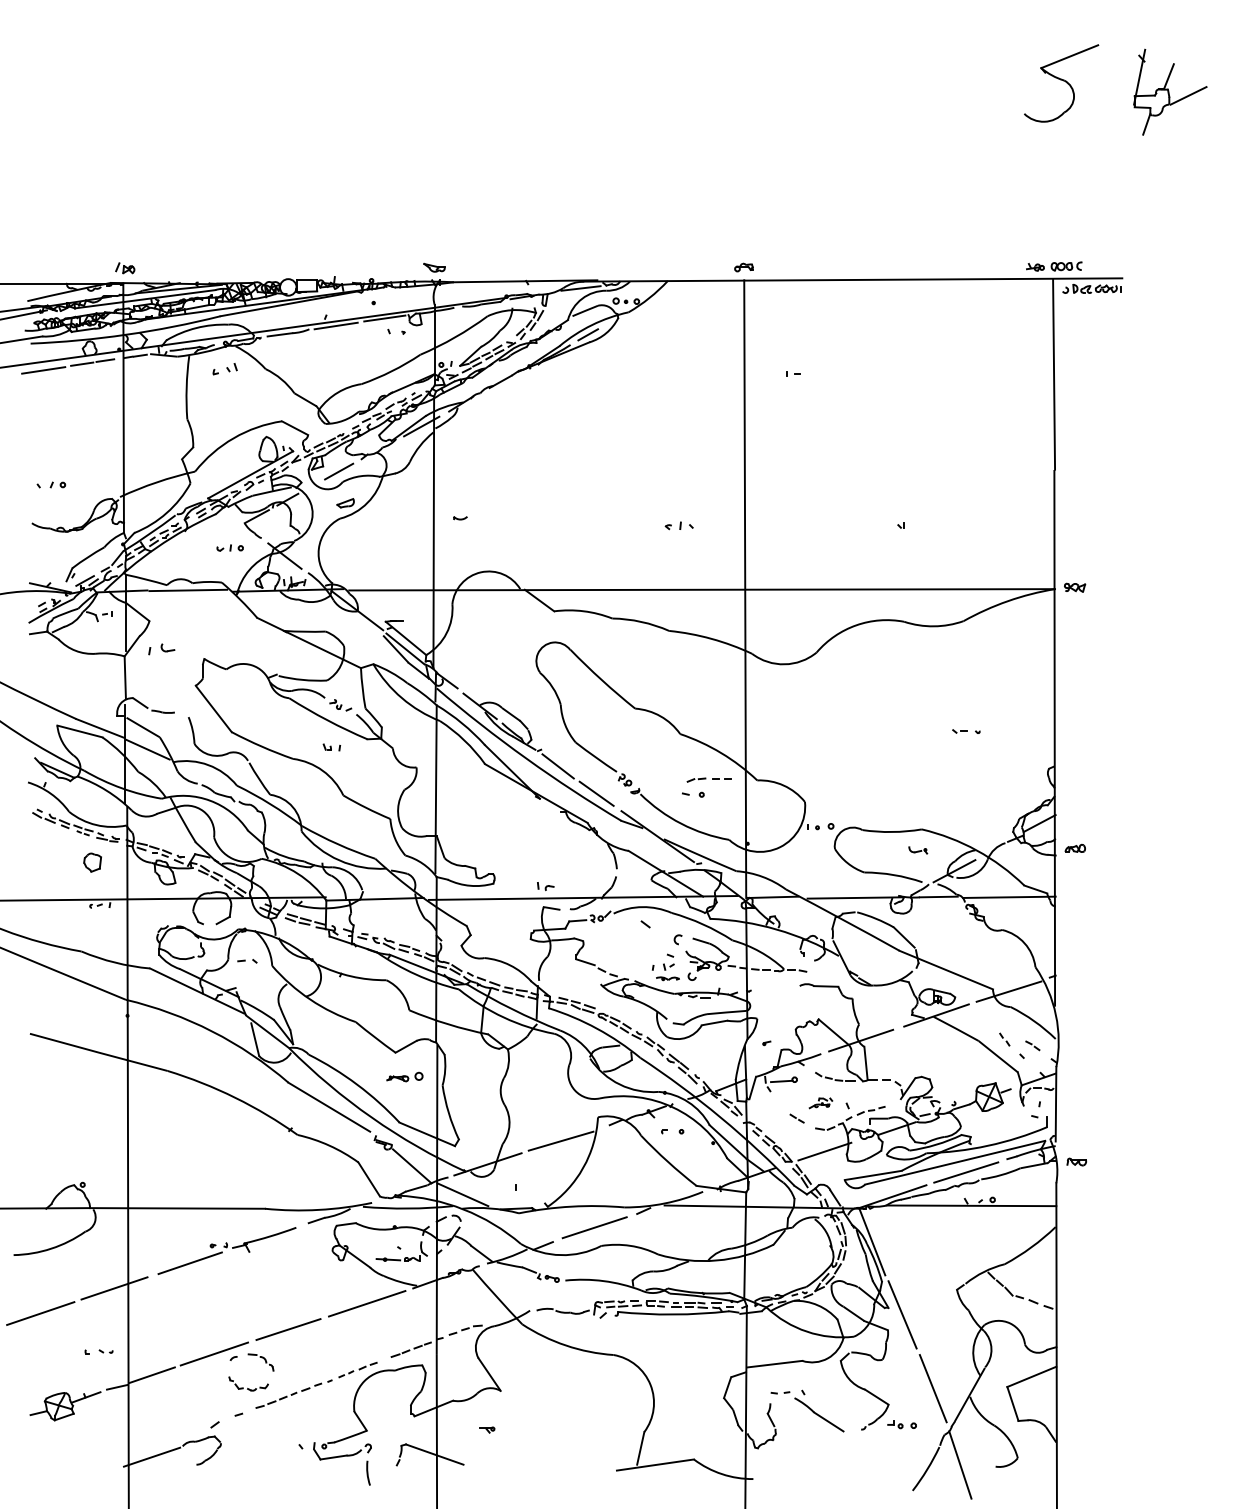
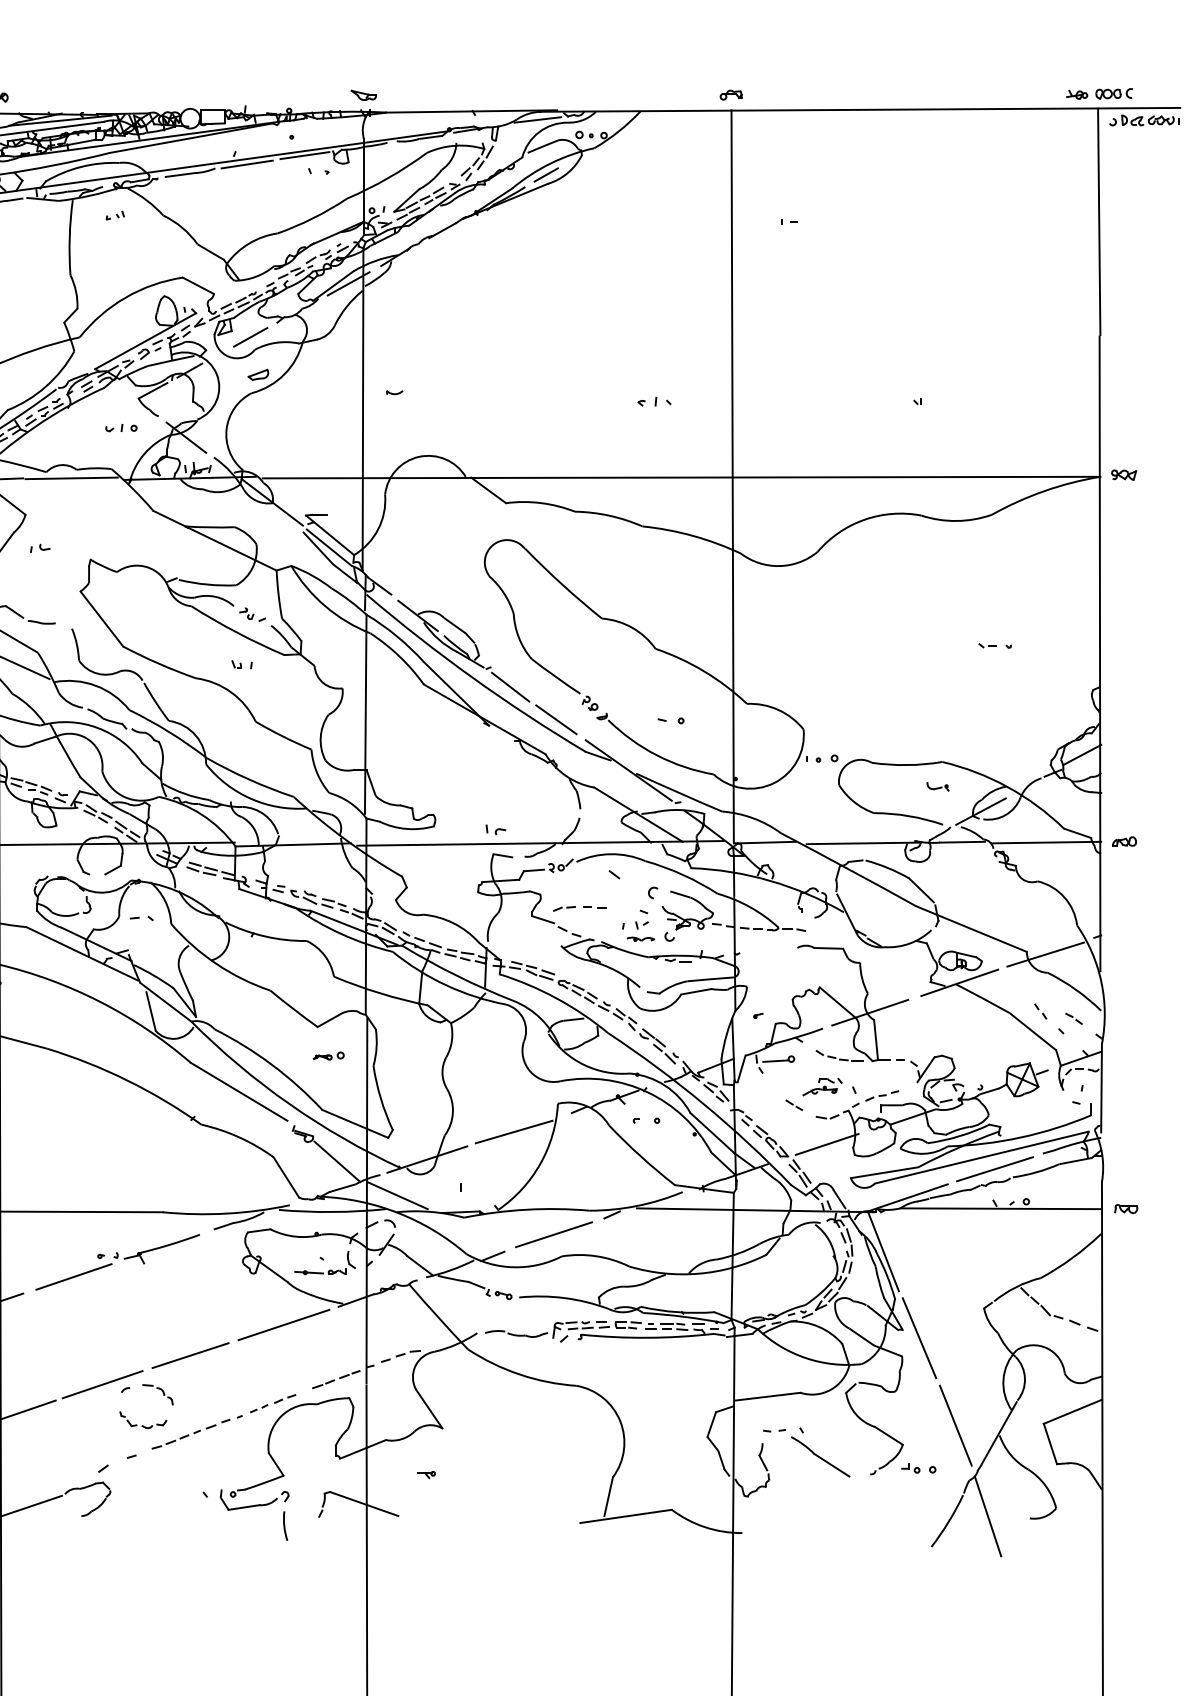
part: (224, 368) -> (114, 214), size x0.62
part: (161, 649) -> (39, 548), size x0.62
part: (708, 779) -> (578, 908), moved
part: (1074, 847) -> (1123, 840), moved
part: (404, 1077) -> (328, 1056), size x0.71
part: (820, 1103) -> (822, 1087), size x1.43
part: (1076, 1161) -> (1125, 1208), moved

